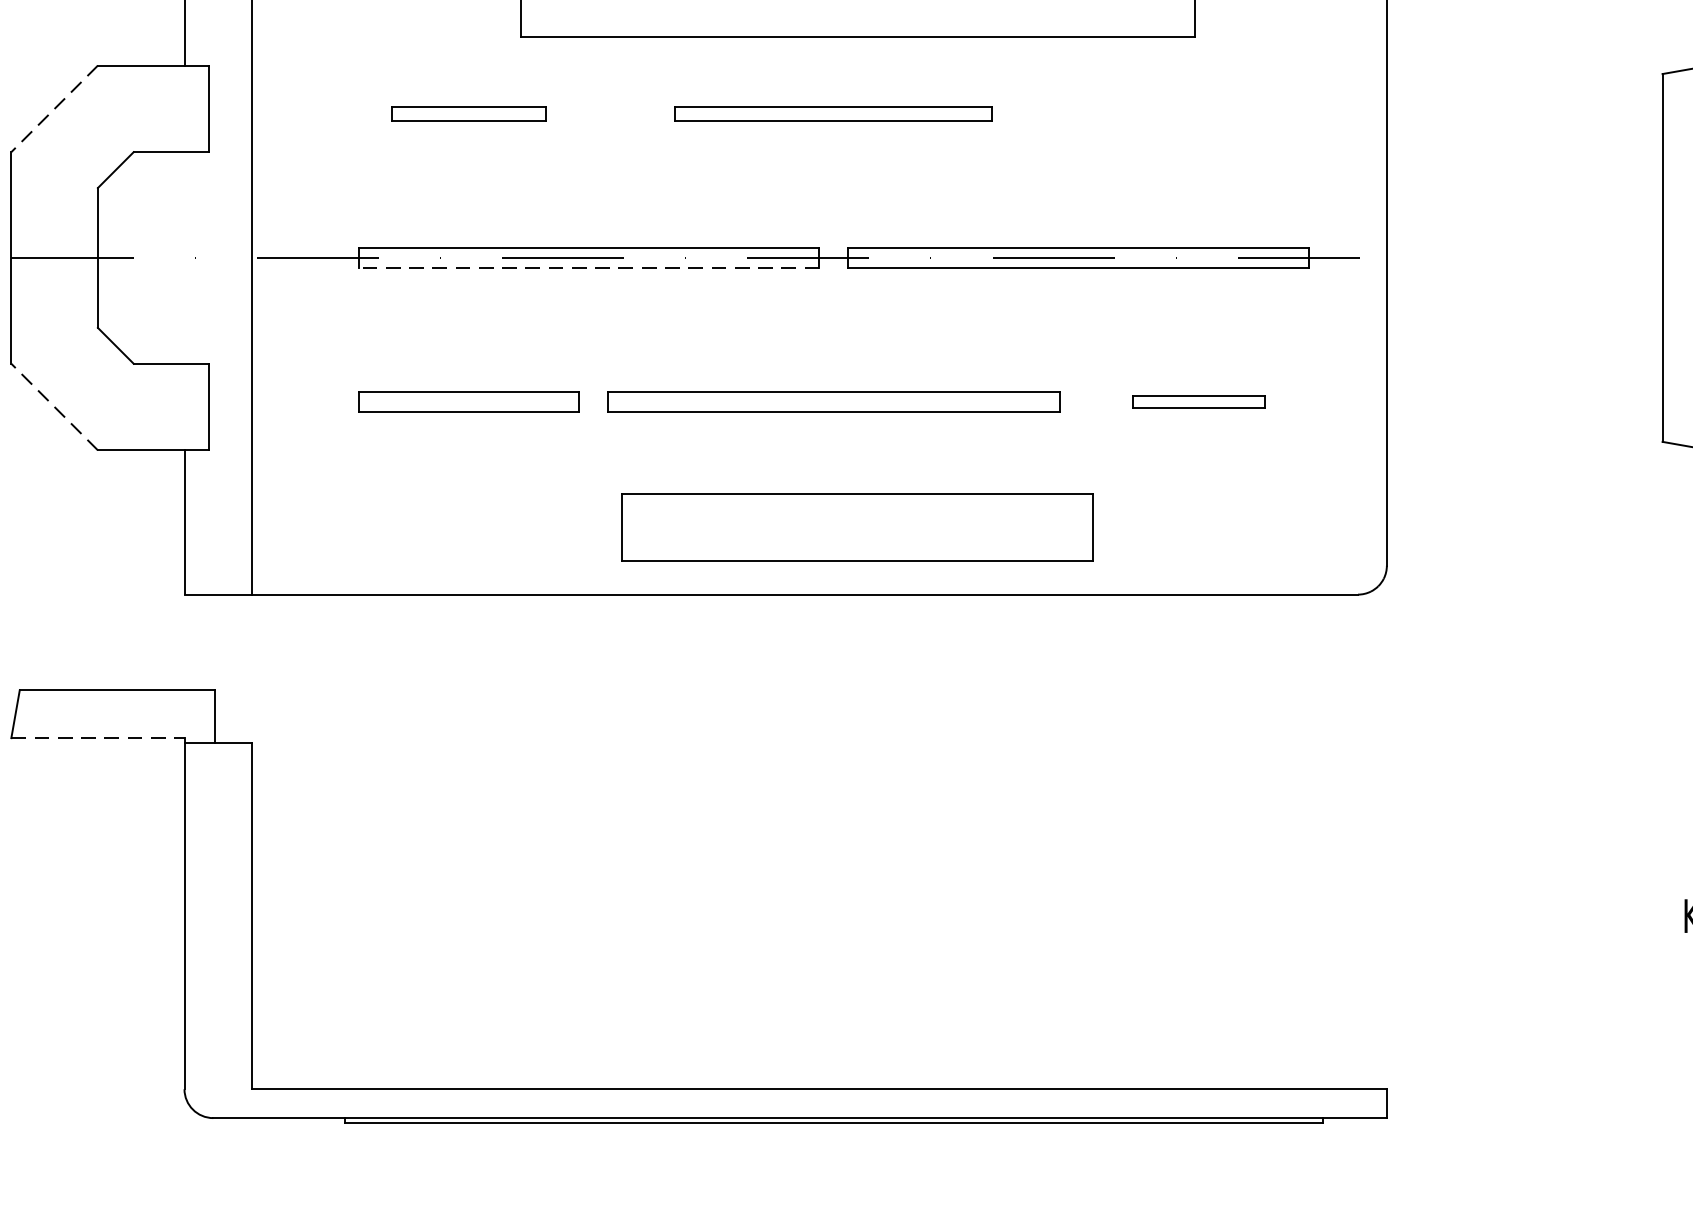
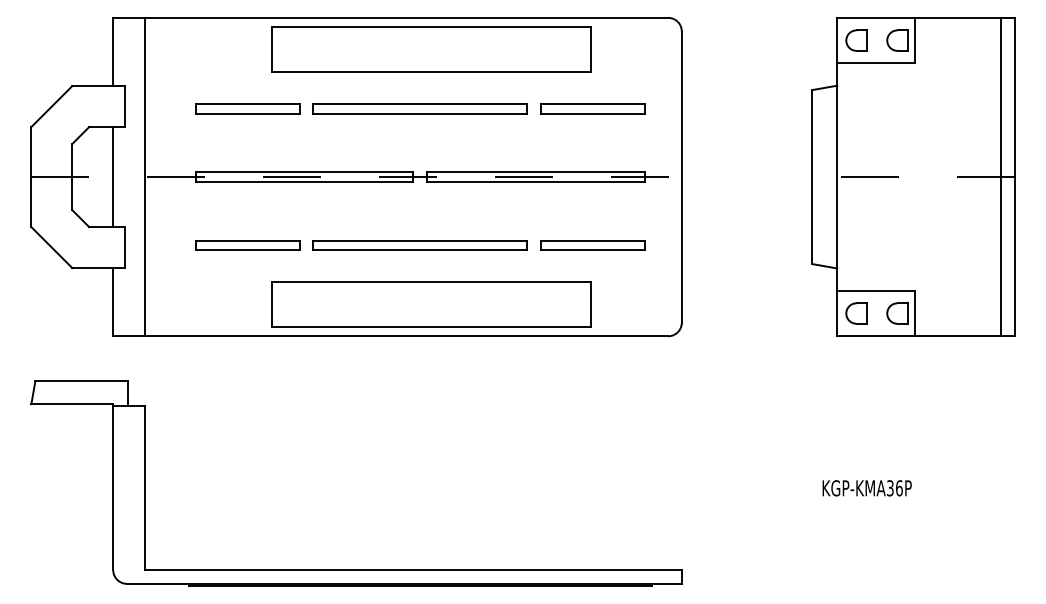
line: (53, 108) -> (51, 106), dashed -> solid
part: (468, 112) -> (247, 108), size x1.43
part: (832, 112) -> (419, 108), size x1.43
part: (1197, 112) -> (592, 108), added
line: (185, 258) -> (113, 177), added
line: (588, 267) -> (304, 181), dashed -> solid
part: (1197, 402) -> (592, 245), size x1.67
line: (53, 406) -> (51, 247), dashed -> solid
part: (857, 527) -> (431, 304), size x1.43
line: (98, 738) -> (72, 404), dashed -> solid

